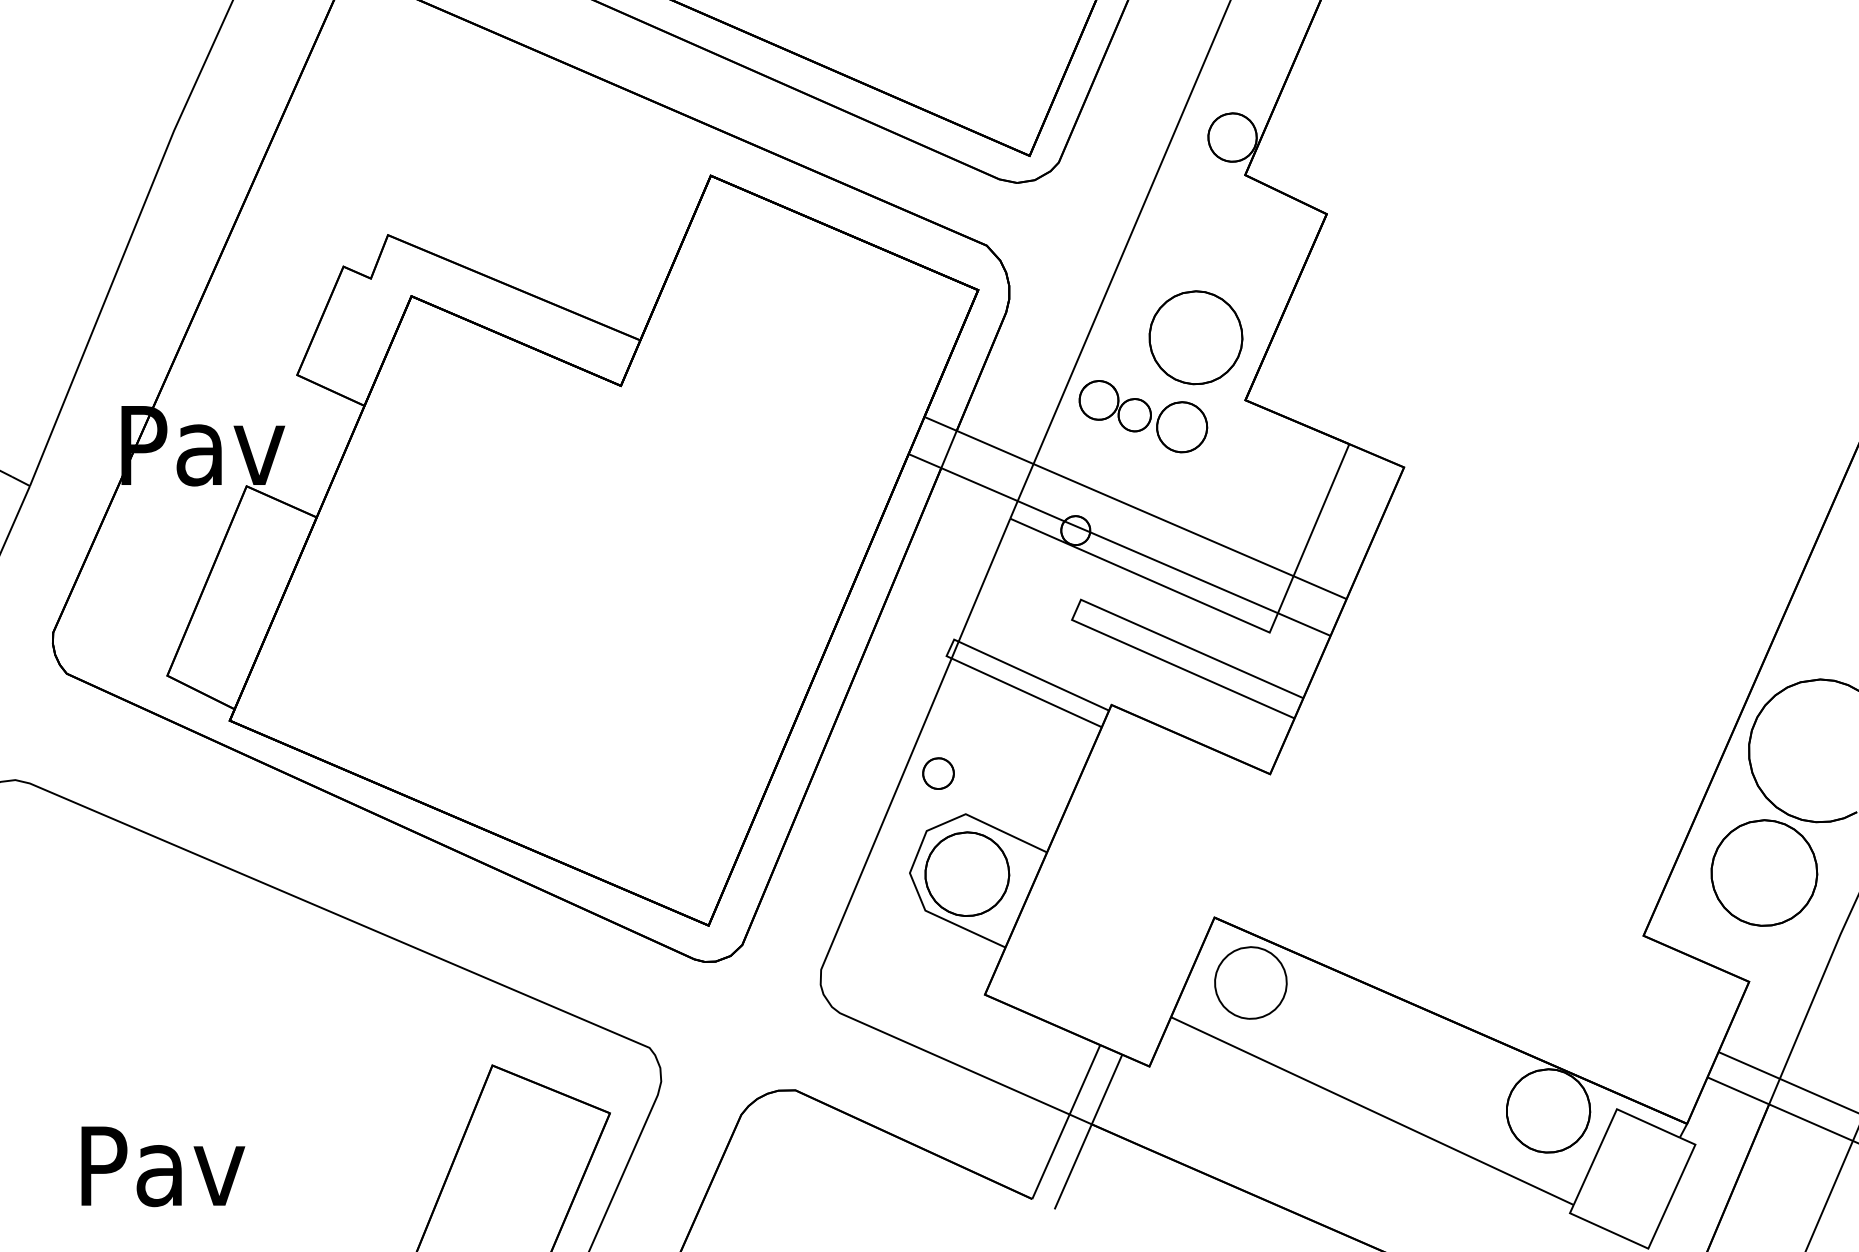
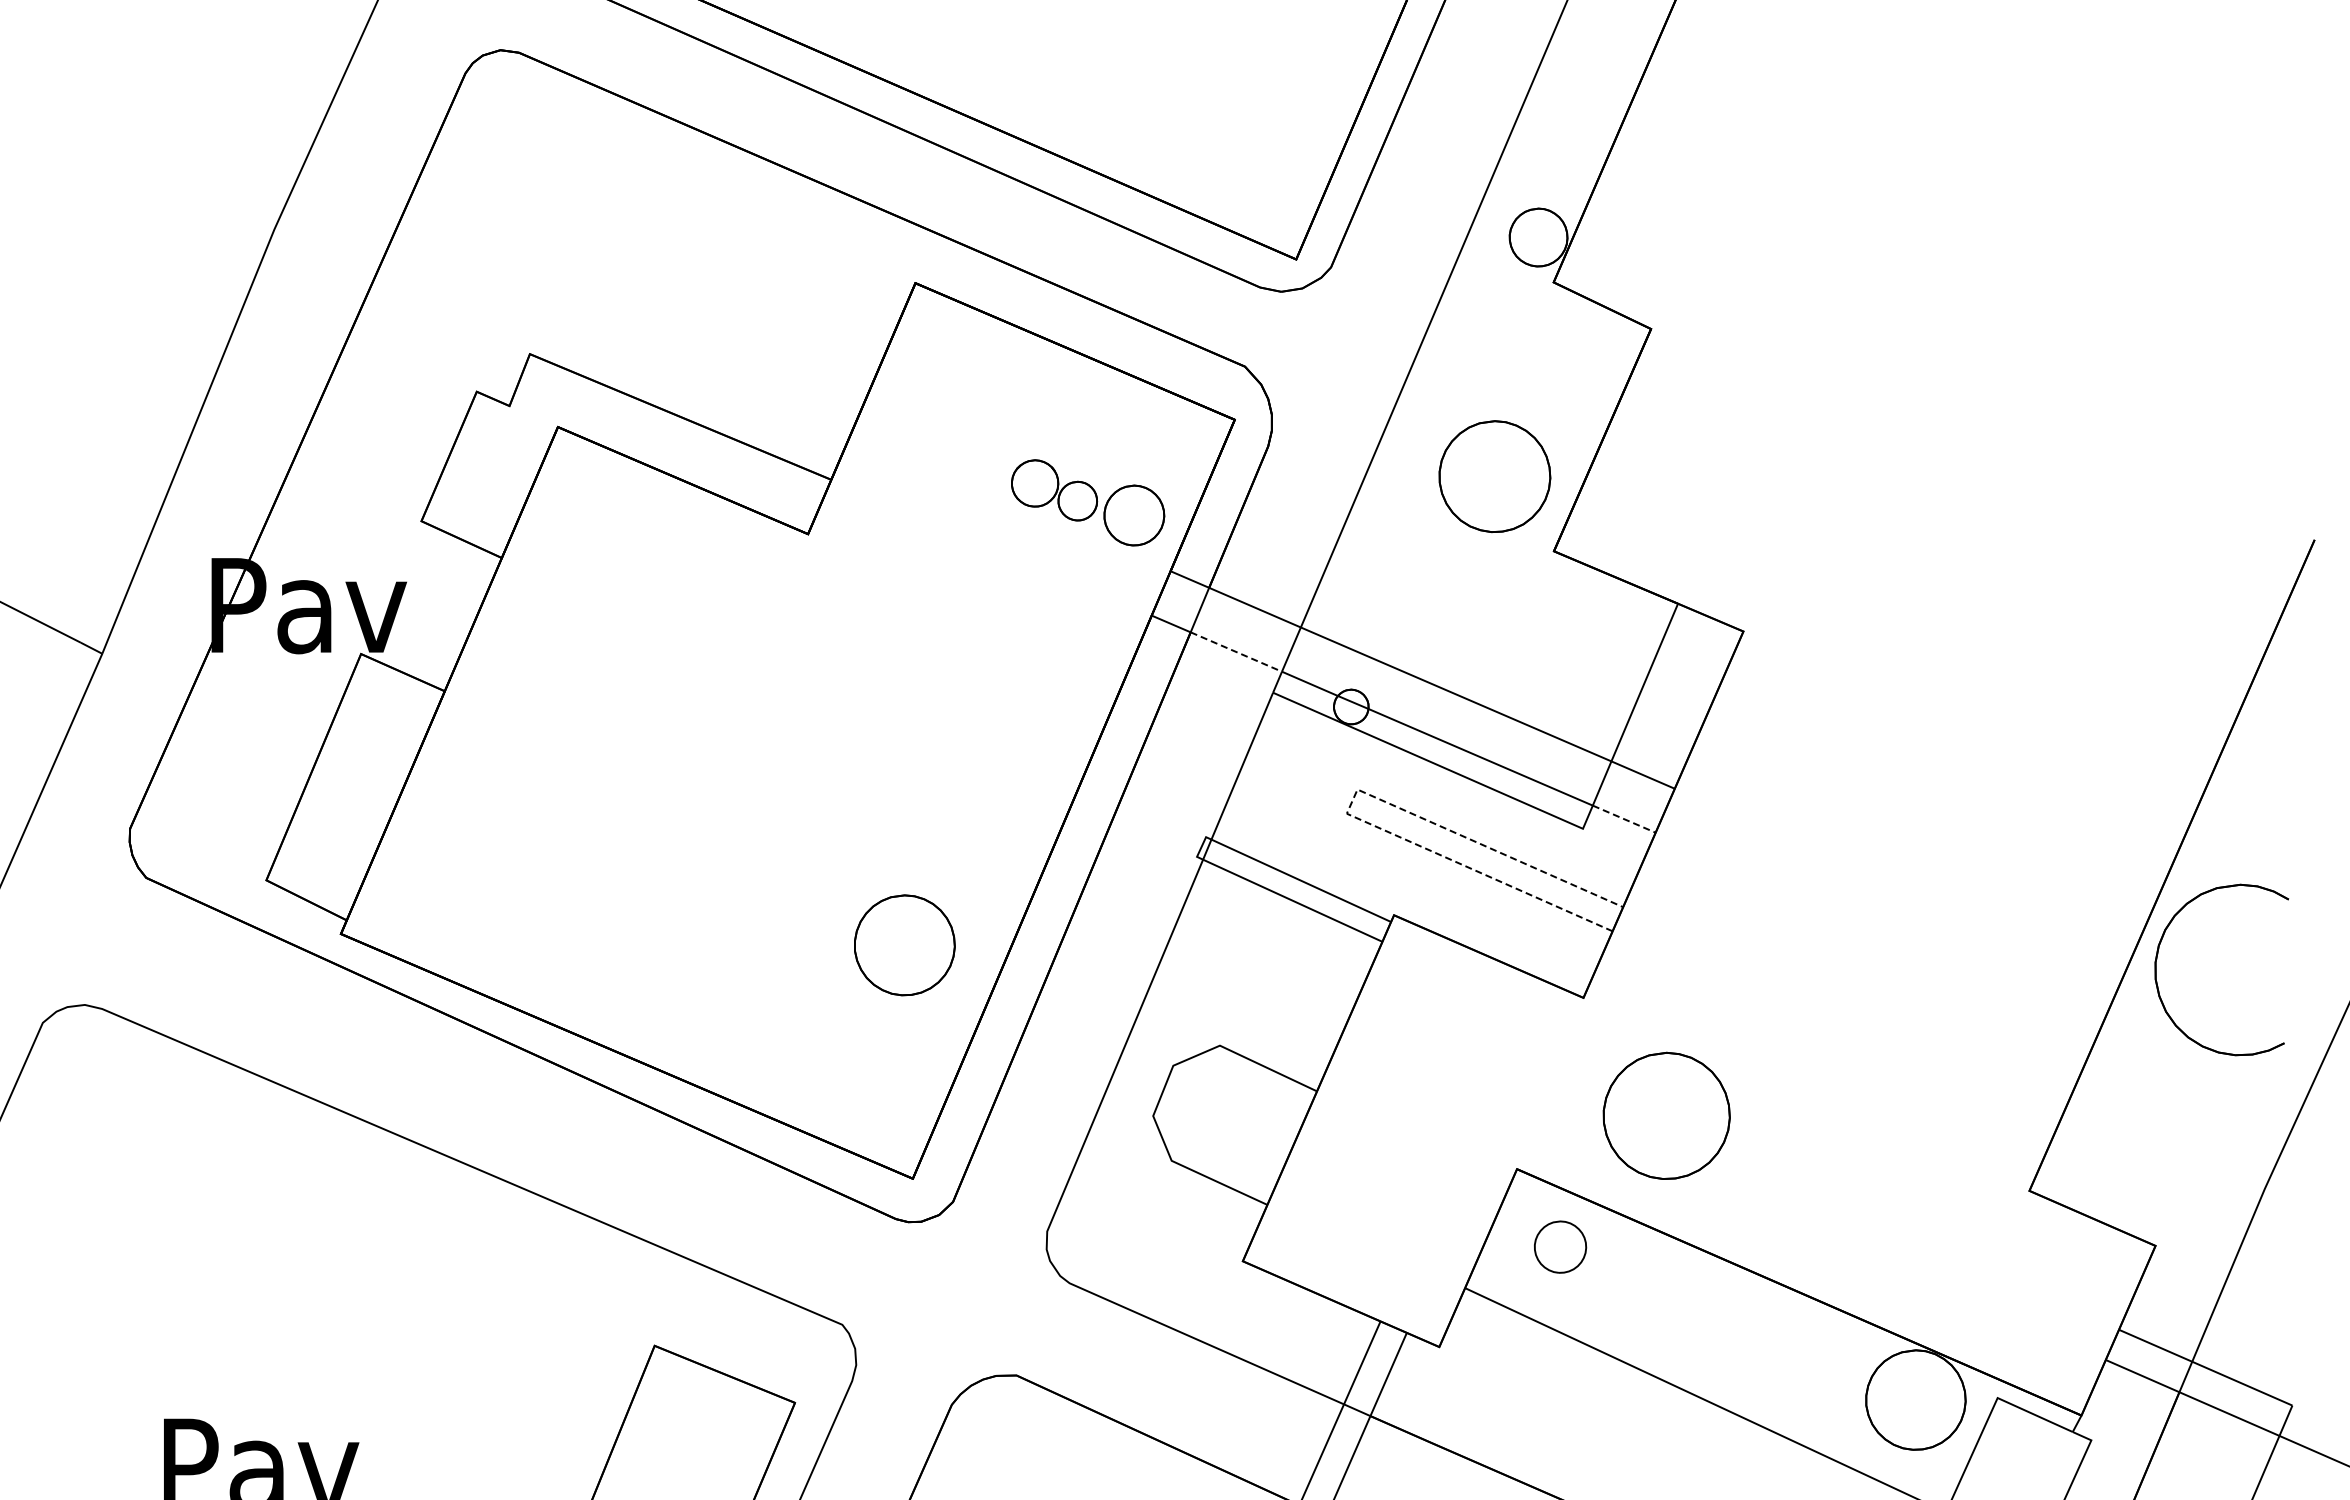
part: (1143, 416) -> (1088, 502), moved
line: (979, 484) -> (1236, 652), solid -> dashed
line: (1076, 609) -> (1352, 801), solid -> dashed
line: (1304, 624) -> (1624, 819), solid -> dashed
part: (938, 773) -> (1187, 997), removed
part: (1764, 872) -> (1666, 1115), moved
part: (967, 874) -> (904, 945), moved
part: (1250, 982) -> (1560, 1246), size x0.6

